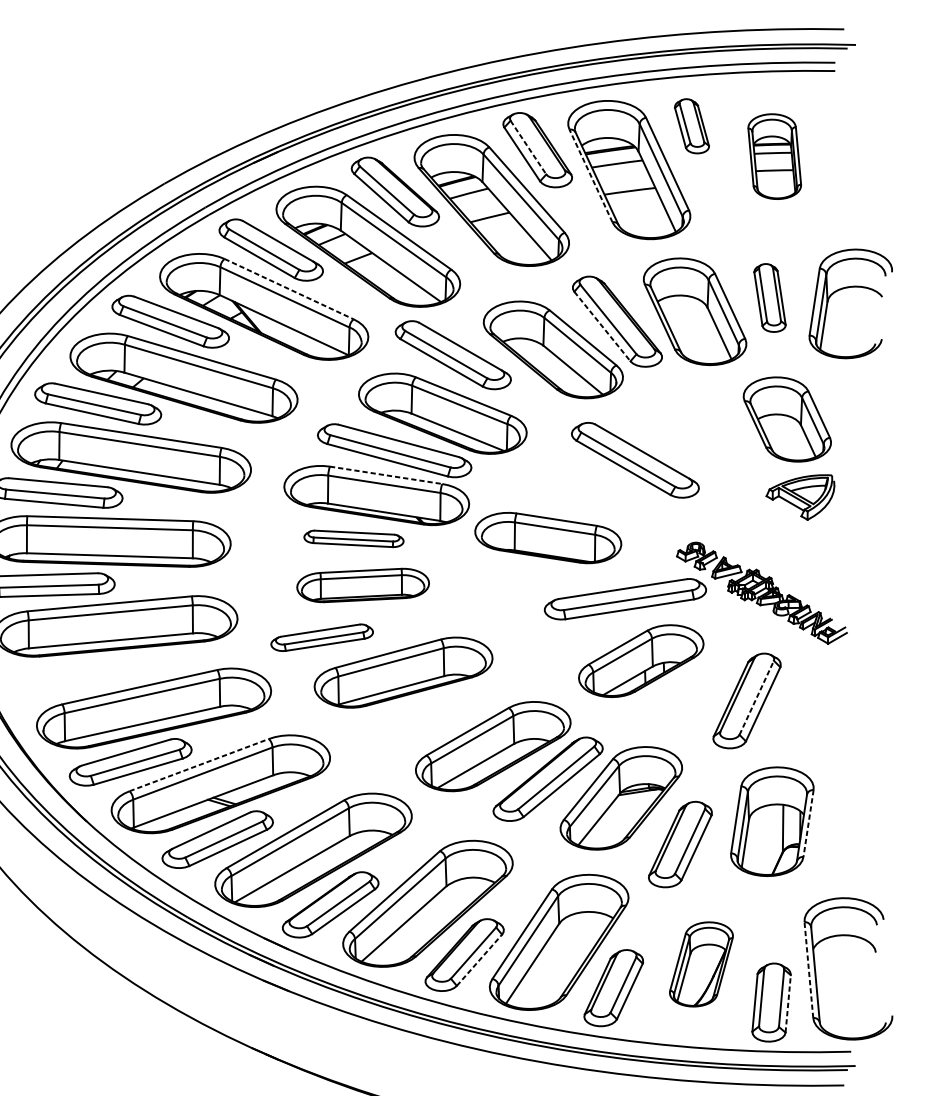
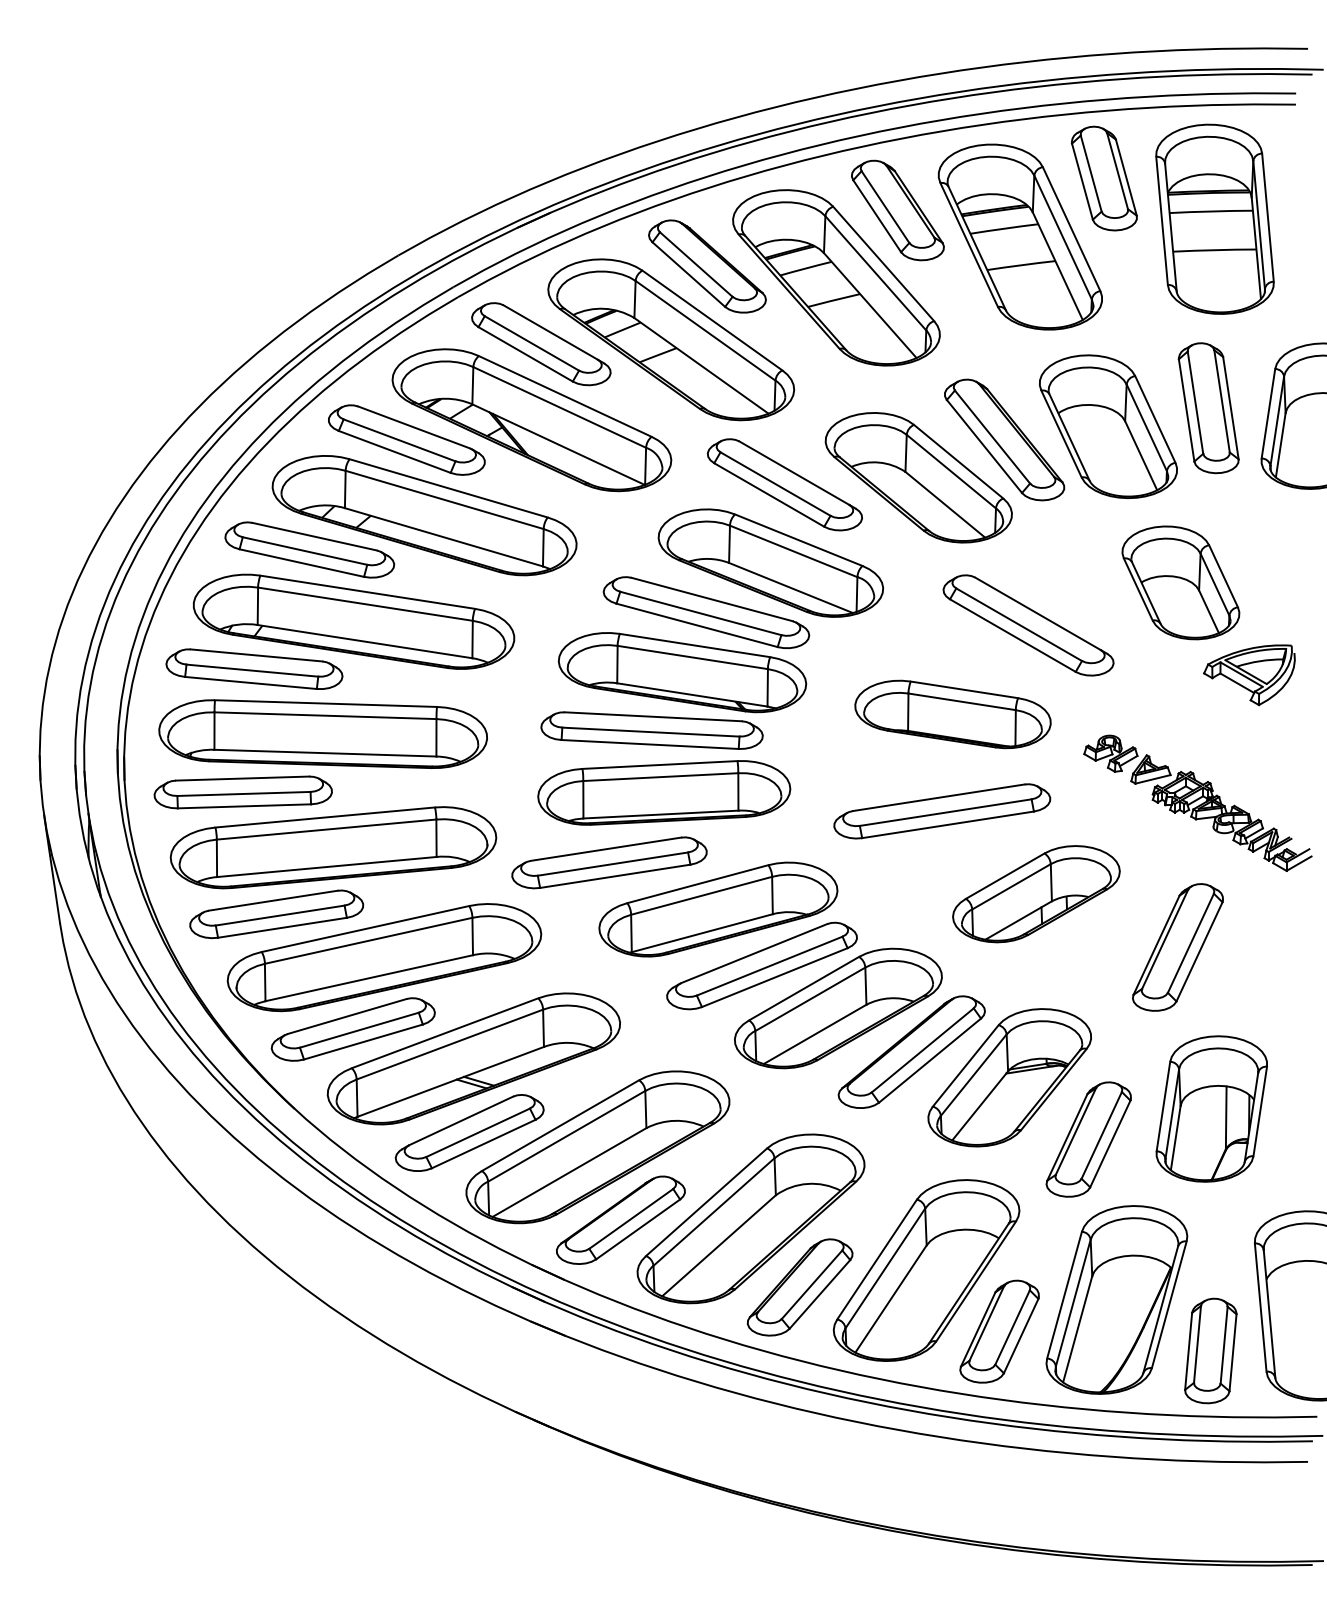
part: (691, 126) -> (1103, 178), size x1.43
line: (528, 147) -> (885, 207), dashed -> solid
part: (774, 156) -> (1214, 218), size x1.67
line: (590, 175) -> (968, 244), dashed -> solid
line: (289, 289) -> (565, 396), dashed -> solid
part: (769, 298) -> (1208, 408), size x1.43
line: (602, 326) -> (984, 446), dashed -> solid
part: (787, 419) -> (1180, 582), moved
line: (386, 475) -> (695, 645), dashed -> solid
part: (353, 538) -> (651, 730), size x1.67
part: (547, 538) -> (952, 714), moved
part: (363, 585) -> (664, 792), size x1.43
part: (625, 599) -> (942, 811), moved
part: (322, 637) -> (609, 862), size x1.43
part: (73, 676) -> (276, 914), added
line: (756, 698) -> (1190, 943), dashed -> solid
part: (435, 714) -> (761, 965), added
line: (199, 765) -> (445, 1033), dashed -> solid
line: (808, 823) -> (1260, 1111), dashed -> solid
line: (479, 960) -> (819, 1294), dashed -> solid
part: (701, 964) -> (1116, 1299), size x1.67
line: (808, 970) -> (1260, 1307), dashed -> solid
line: (788, 1003) -> (1233, 1352), dashed -> solid

